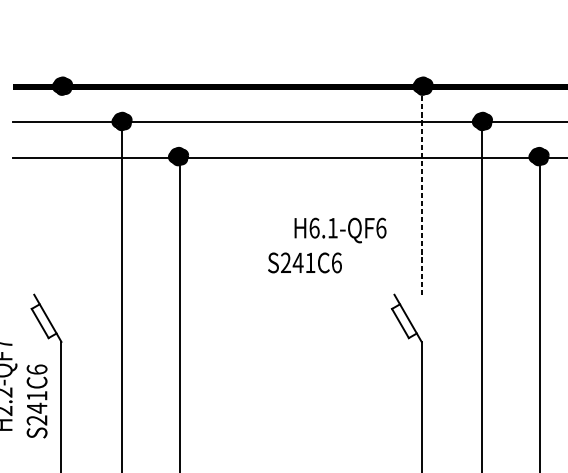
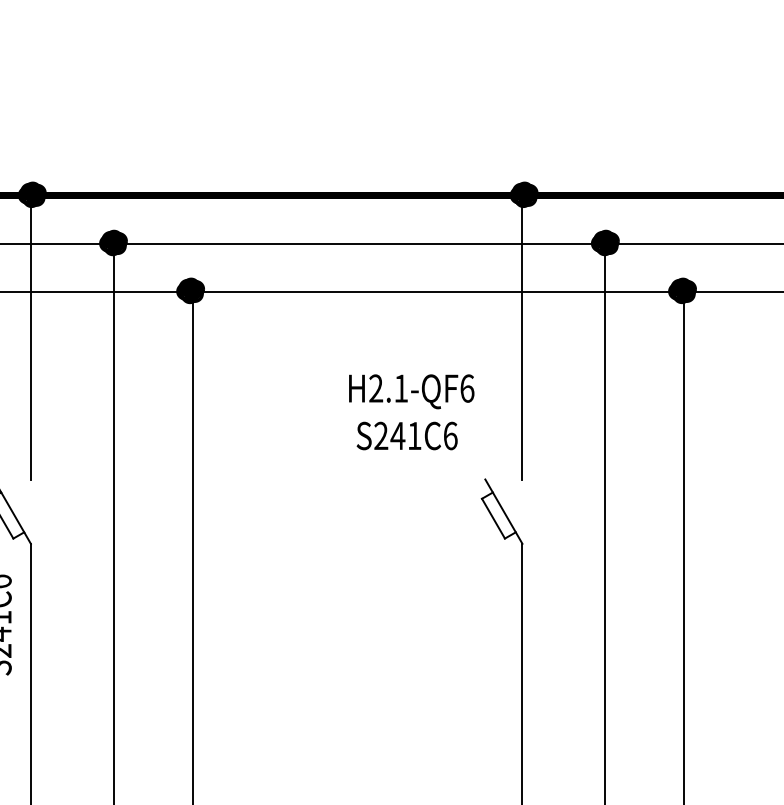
line: (61, 190) -> (30, 337), added
line: (421, 190) -> (522, 337), dashed -> solid
text: (314, 228) -> (376, 388), 6.1-QF6 -> 2.1-QF6
text: (304, 262) -> (406, 435), moved

